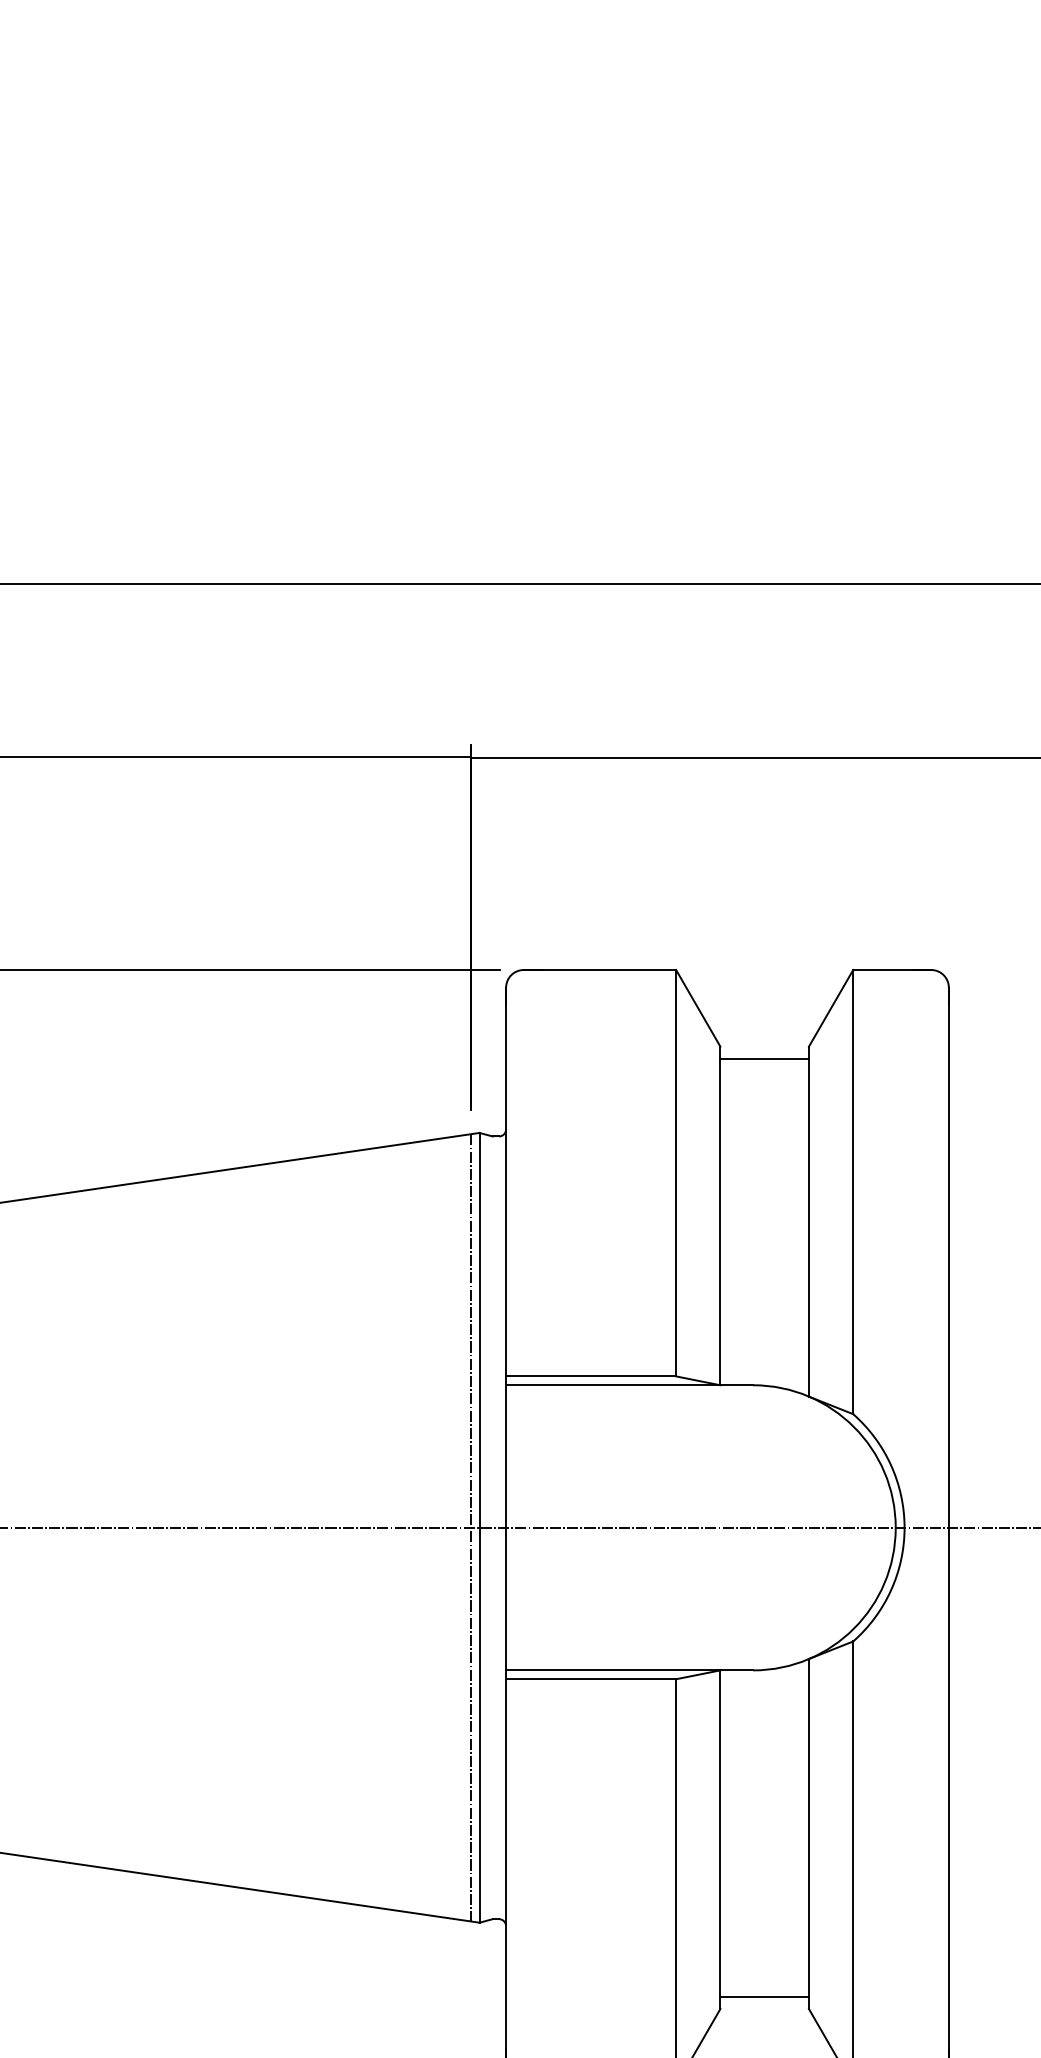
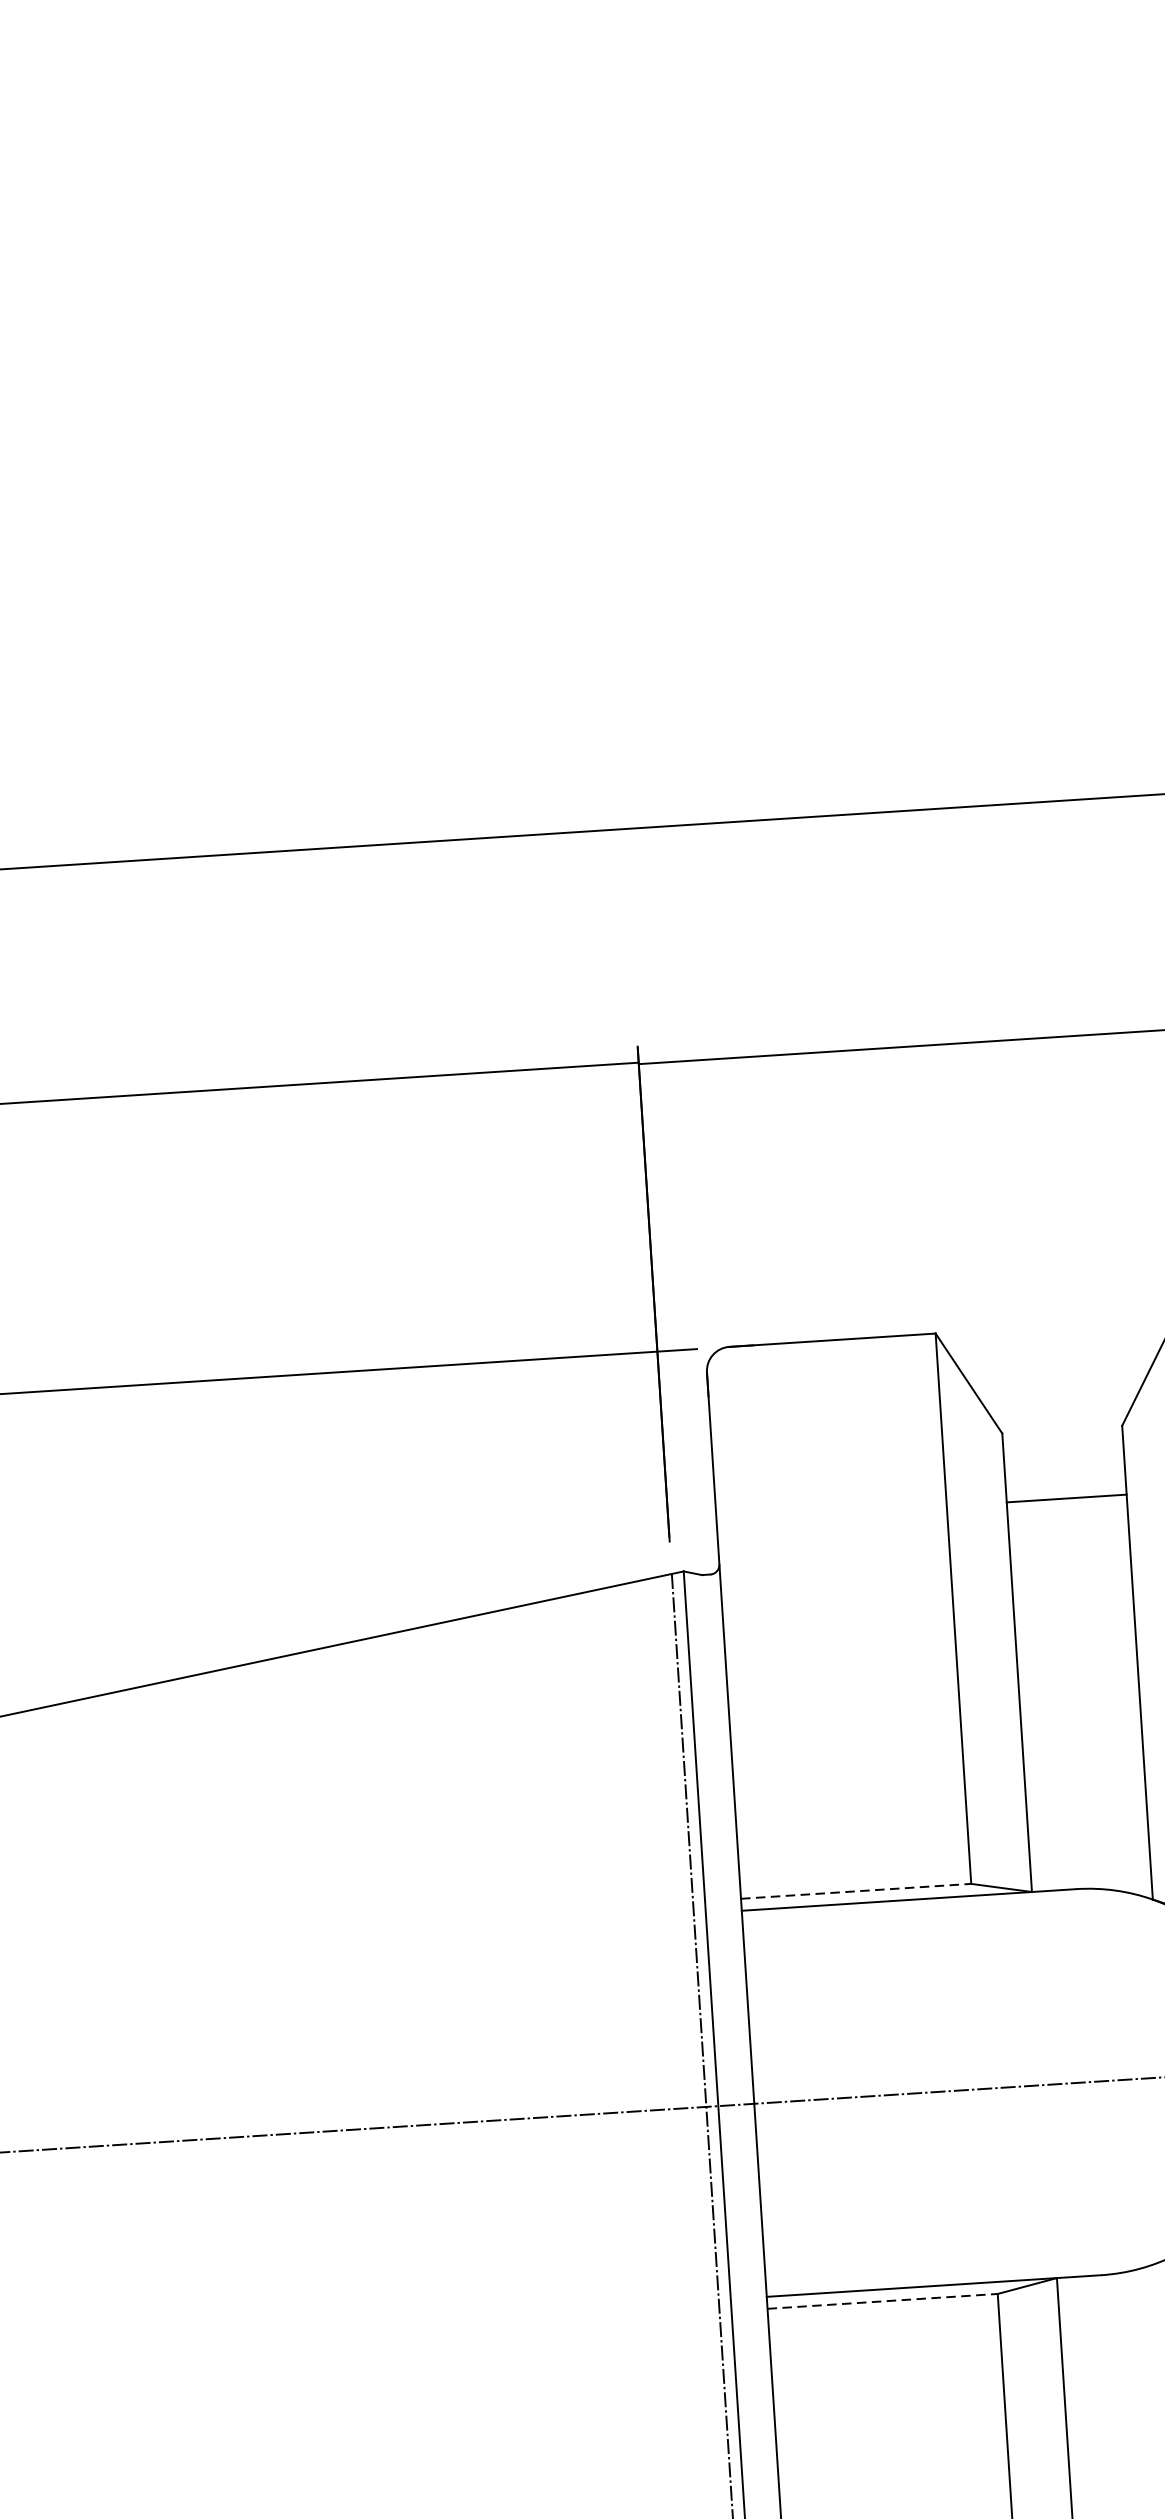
line: (764, 1058) -> (1066, 1498), moved
line: (591, 1376) -> (856, 1891), solid -> dashed
line: (591, 1679) -> (883, 2301), solid -> dashed

